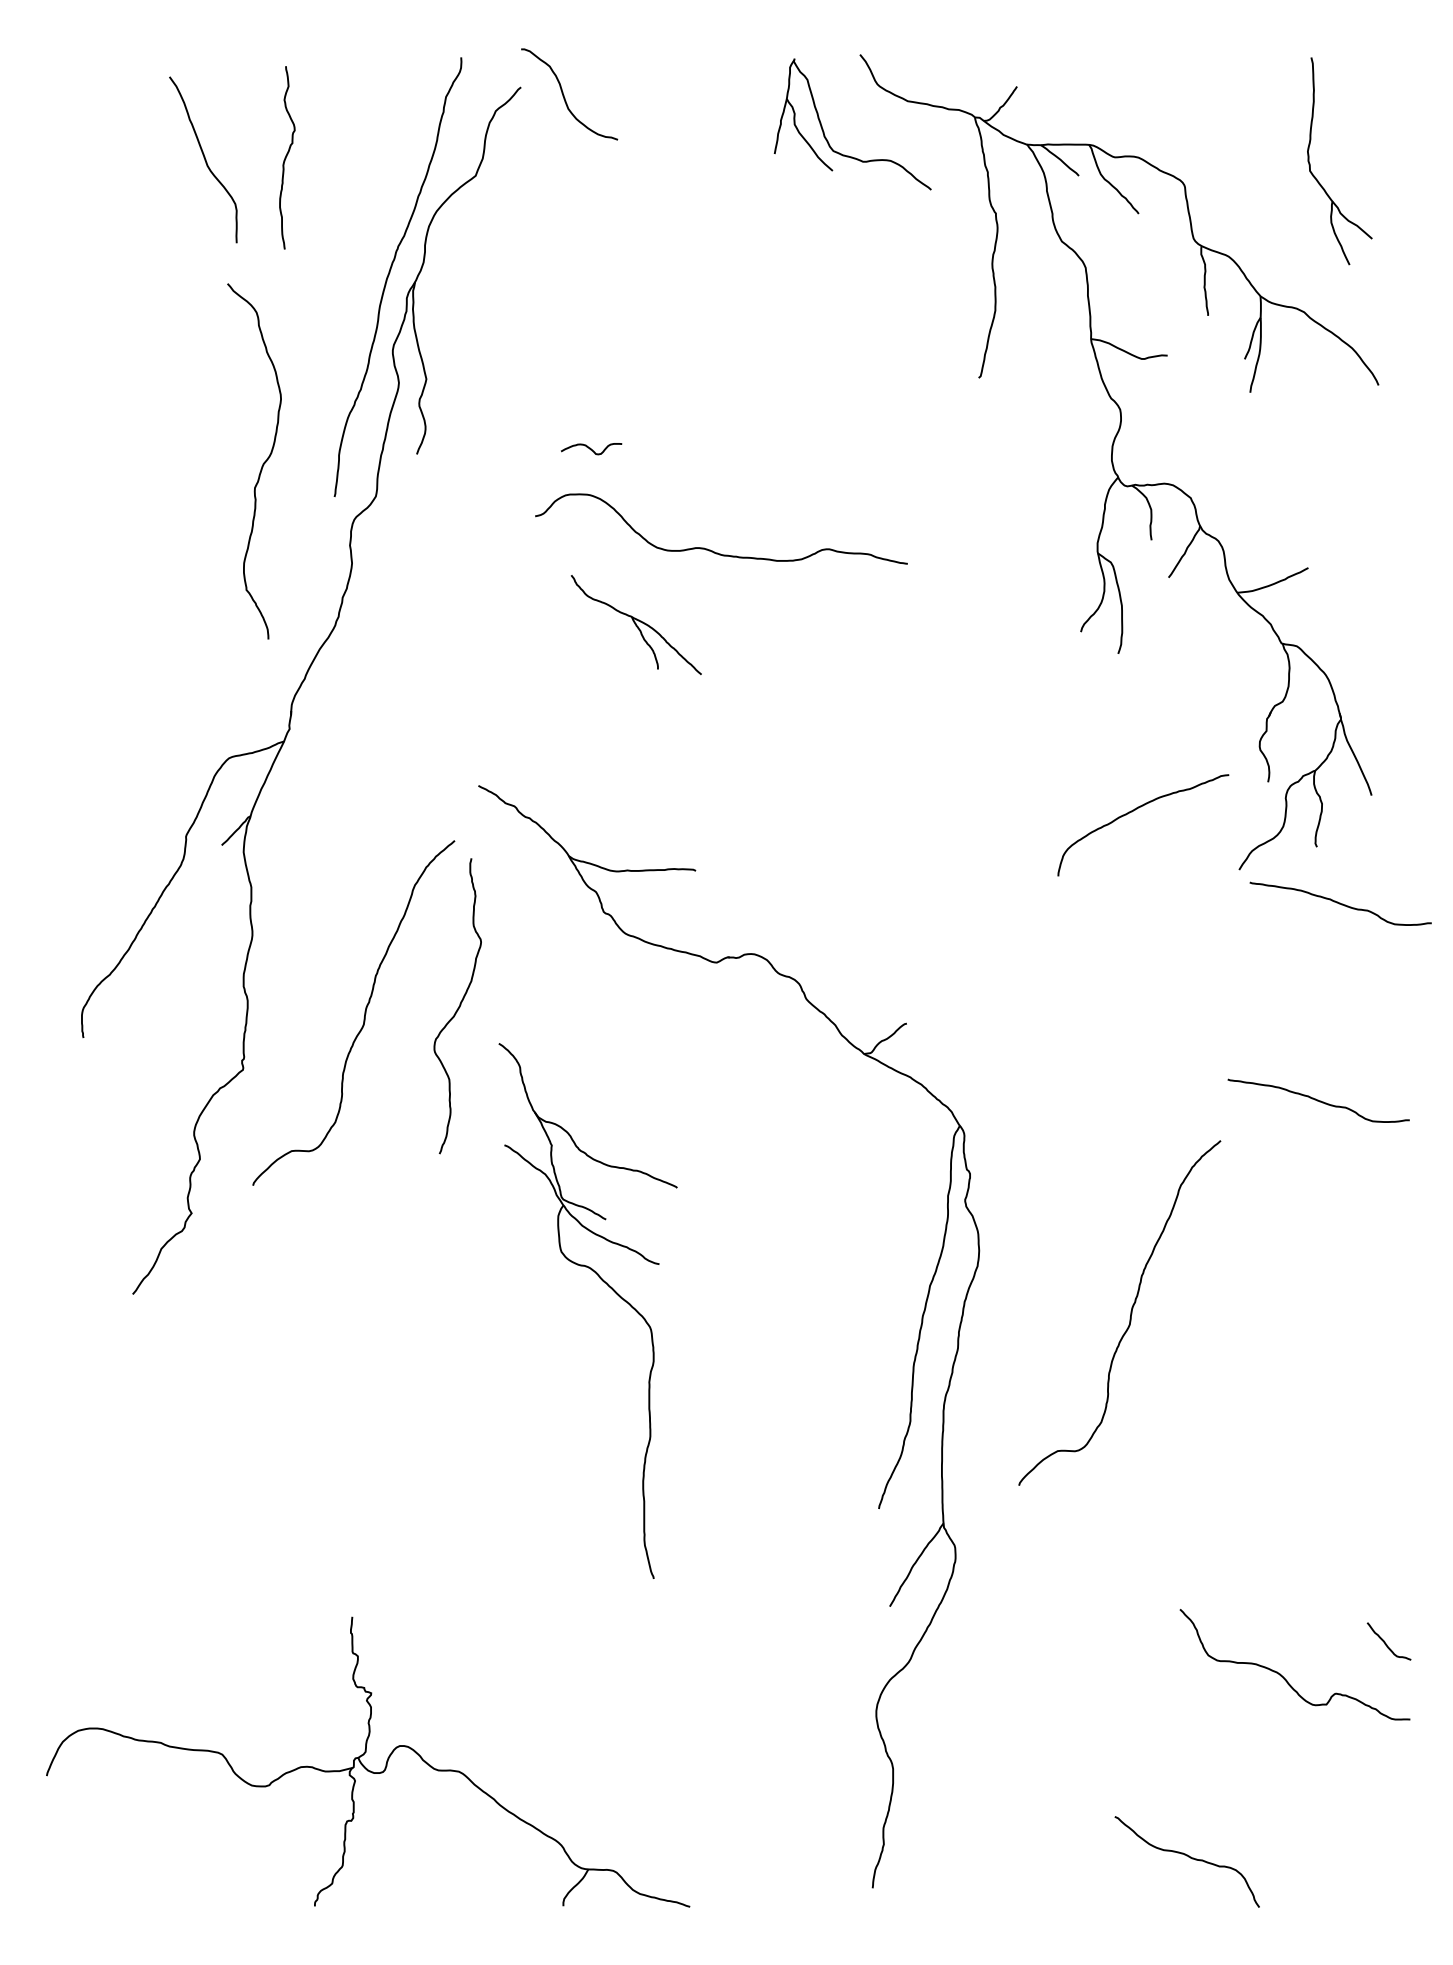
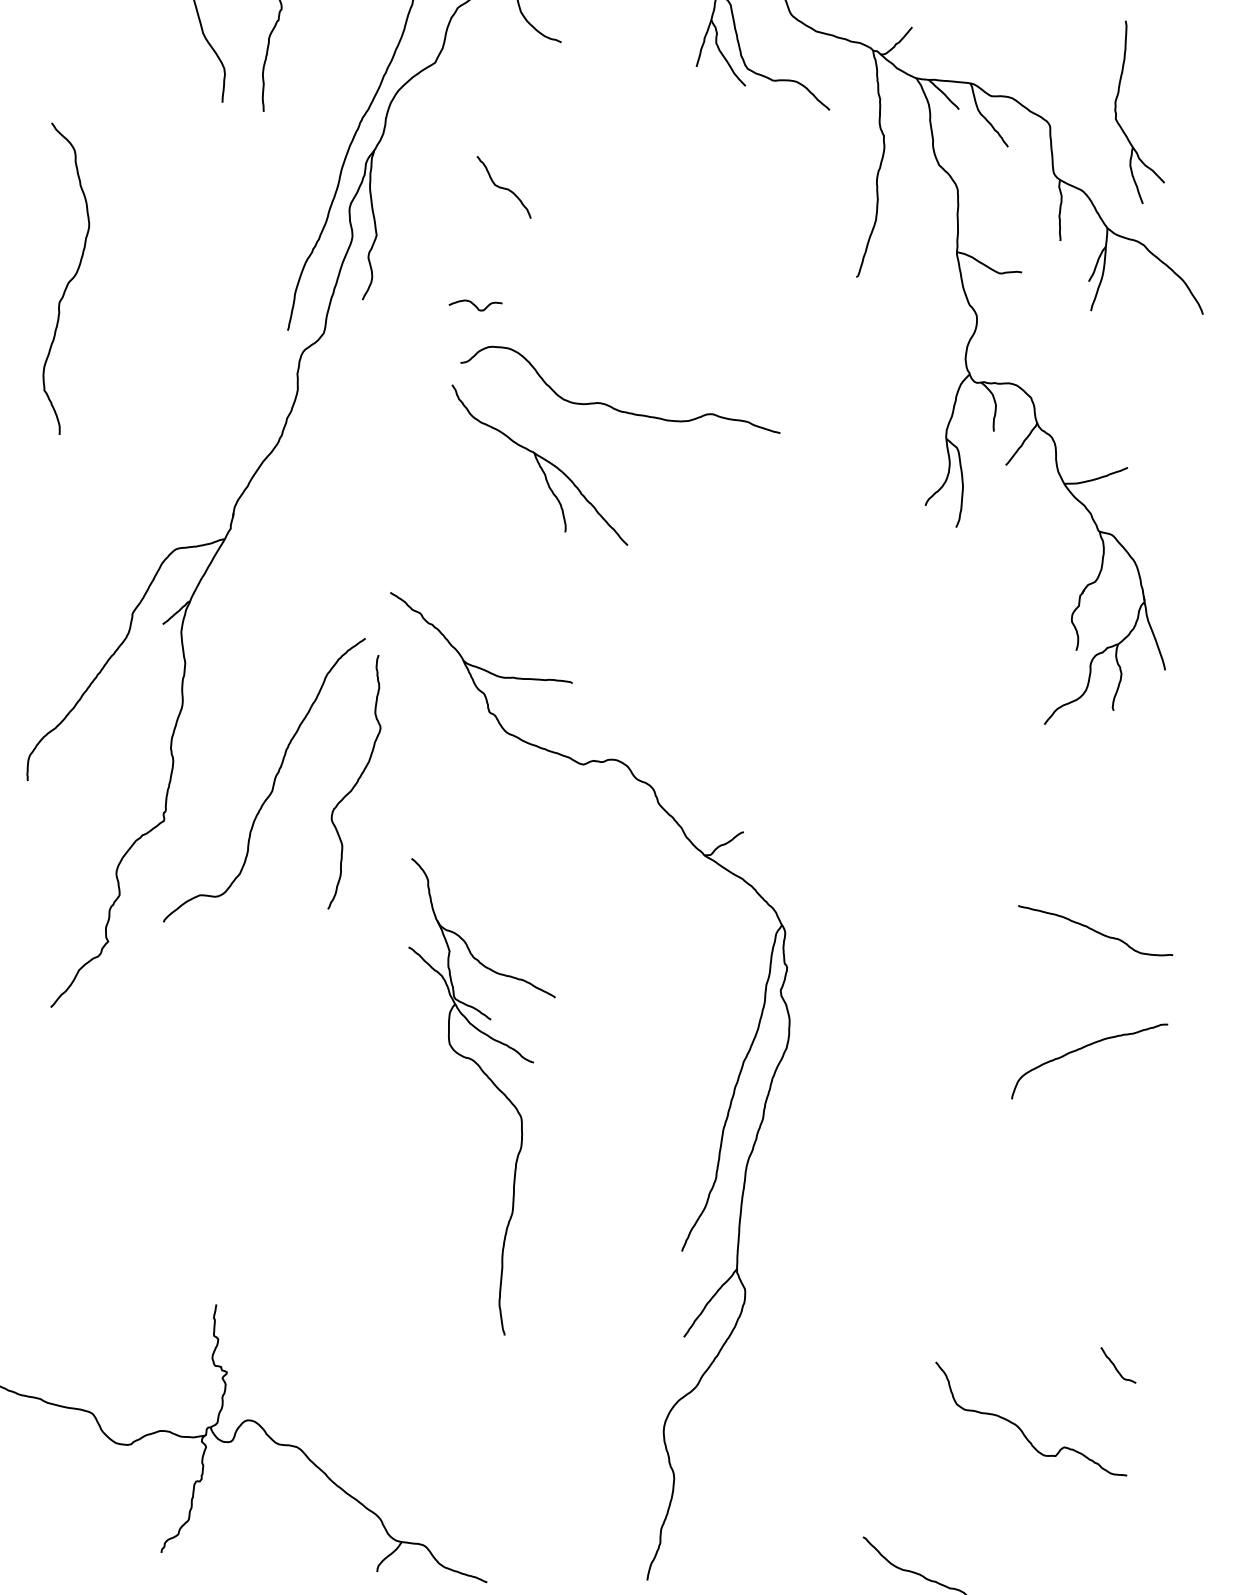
part: (1315, 176) -> (1120, 124), moved
curve: (566, 311) -> (503, 187), added
curve: (591, 449) -> (475, 305), moved
curve: (262, 464) -> (67, 282), moved
part: (636, 624) -> (540, 464), size x1.67
curve: (1135, 810) -> (1084, 1048), moved
curve: (1340, 903) -> (1129, 761), removed
part: (609, 1287) -> (488, 1078), moved
curve: (1130, 1312) -> (915, 1100), removed
curve: (1386, 1643) -> (1116, 1366), moved

